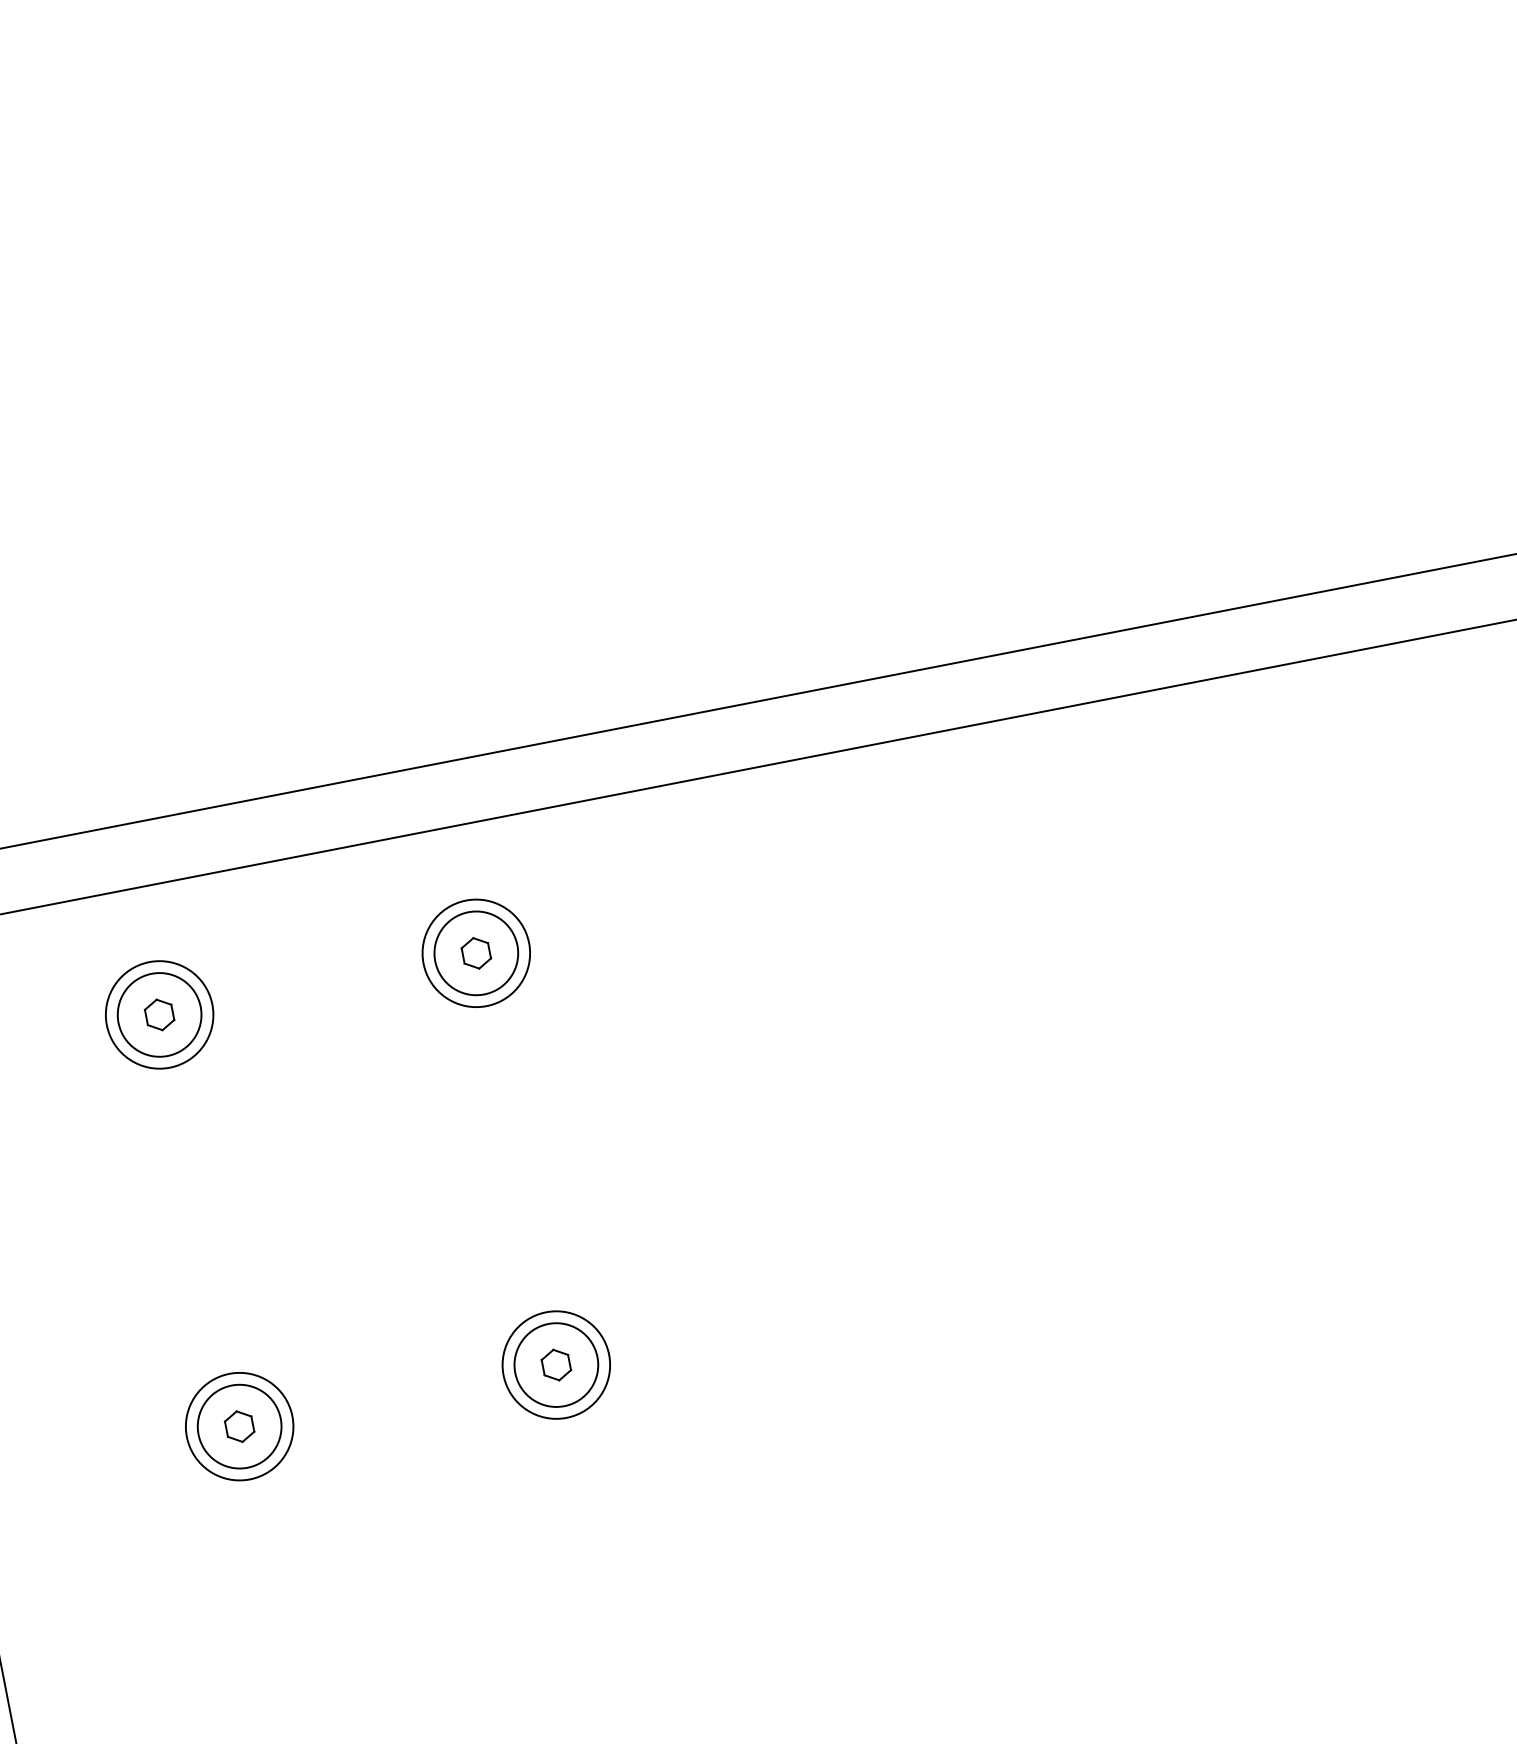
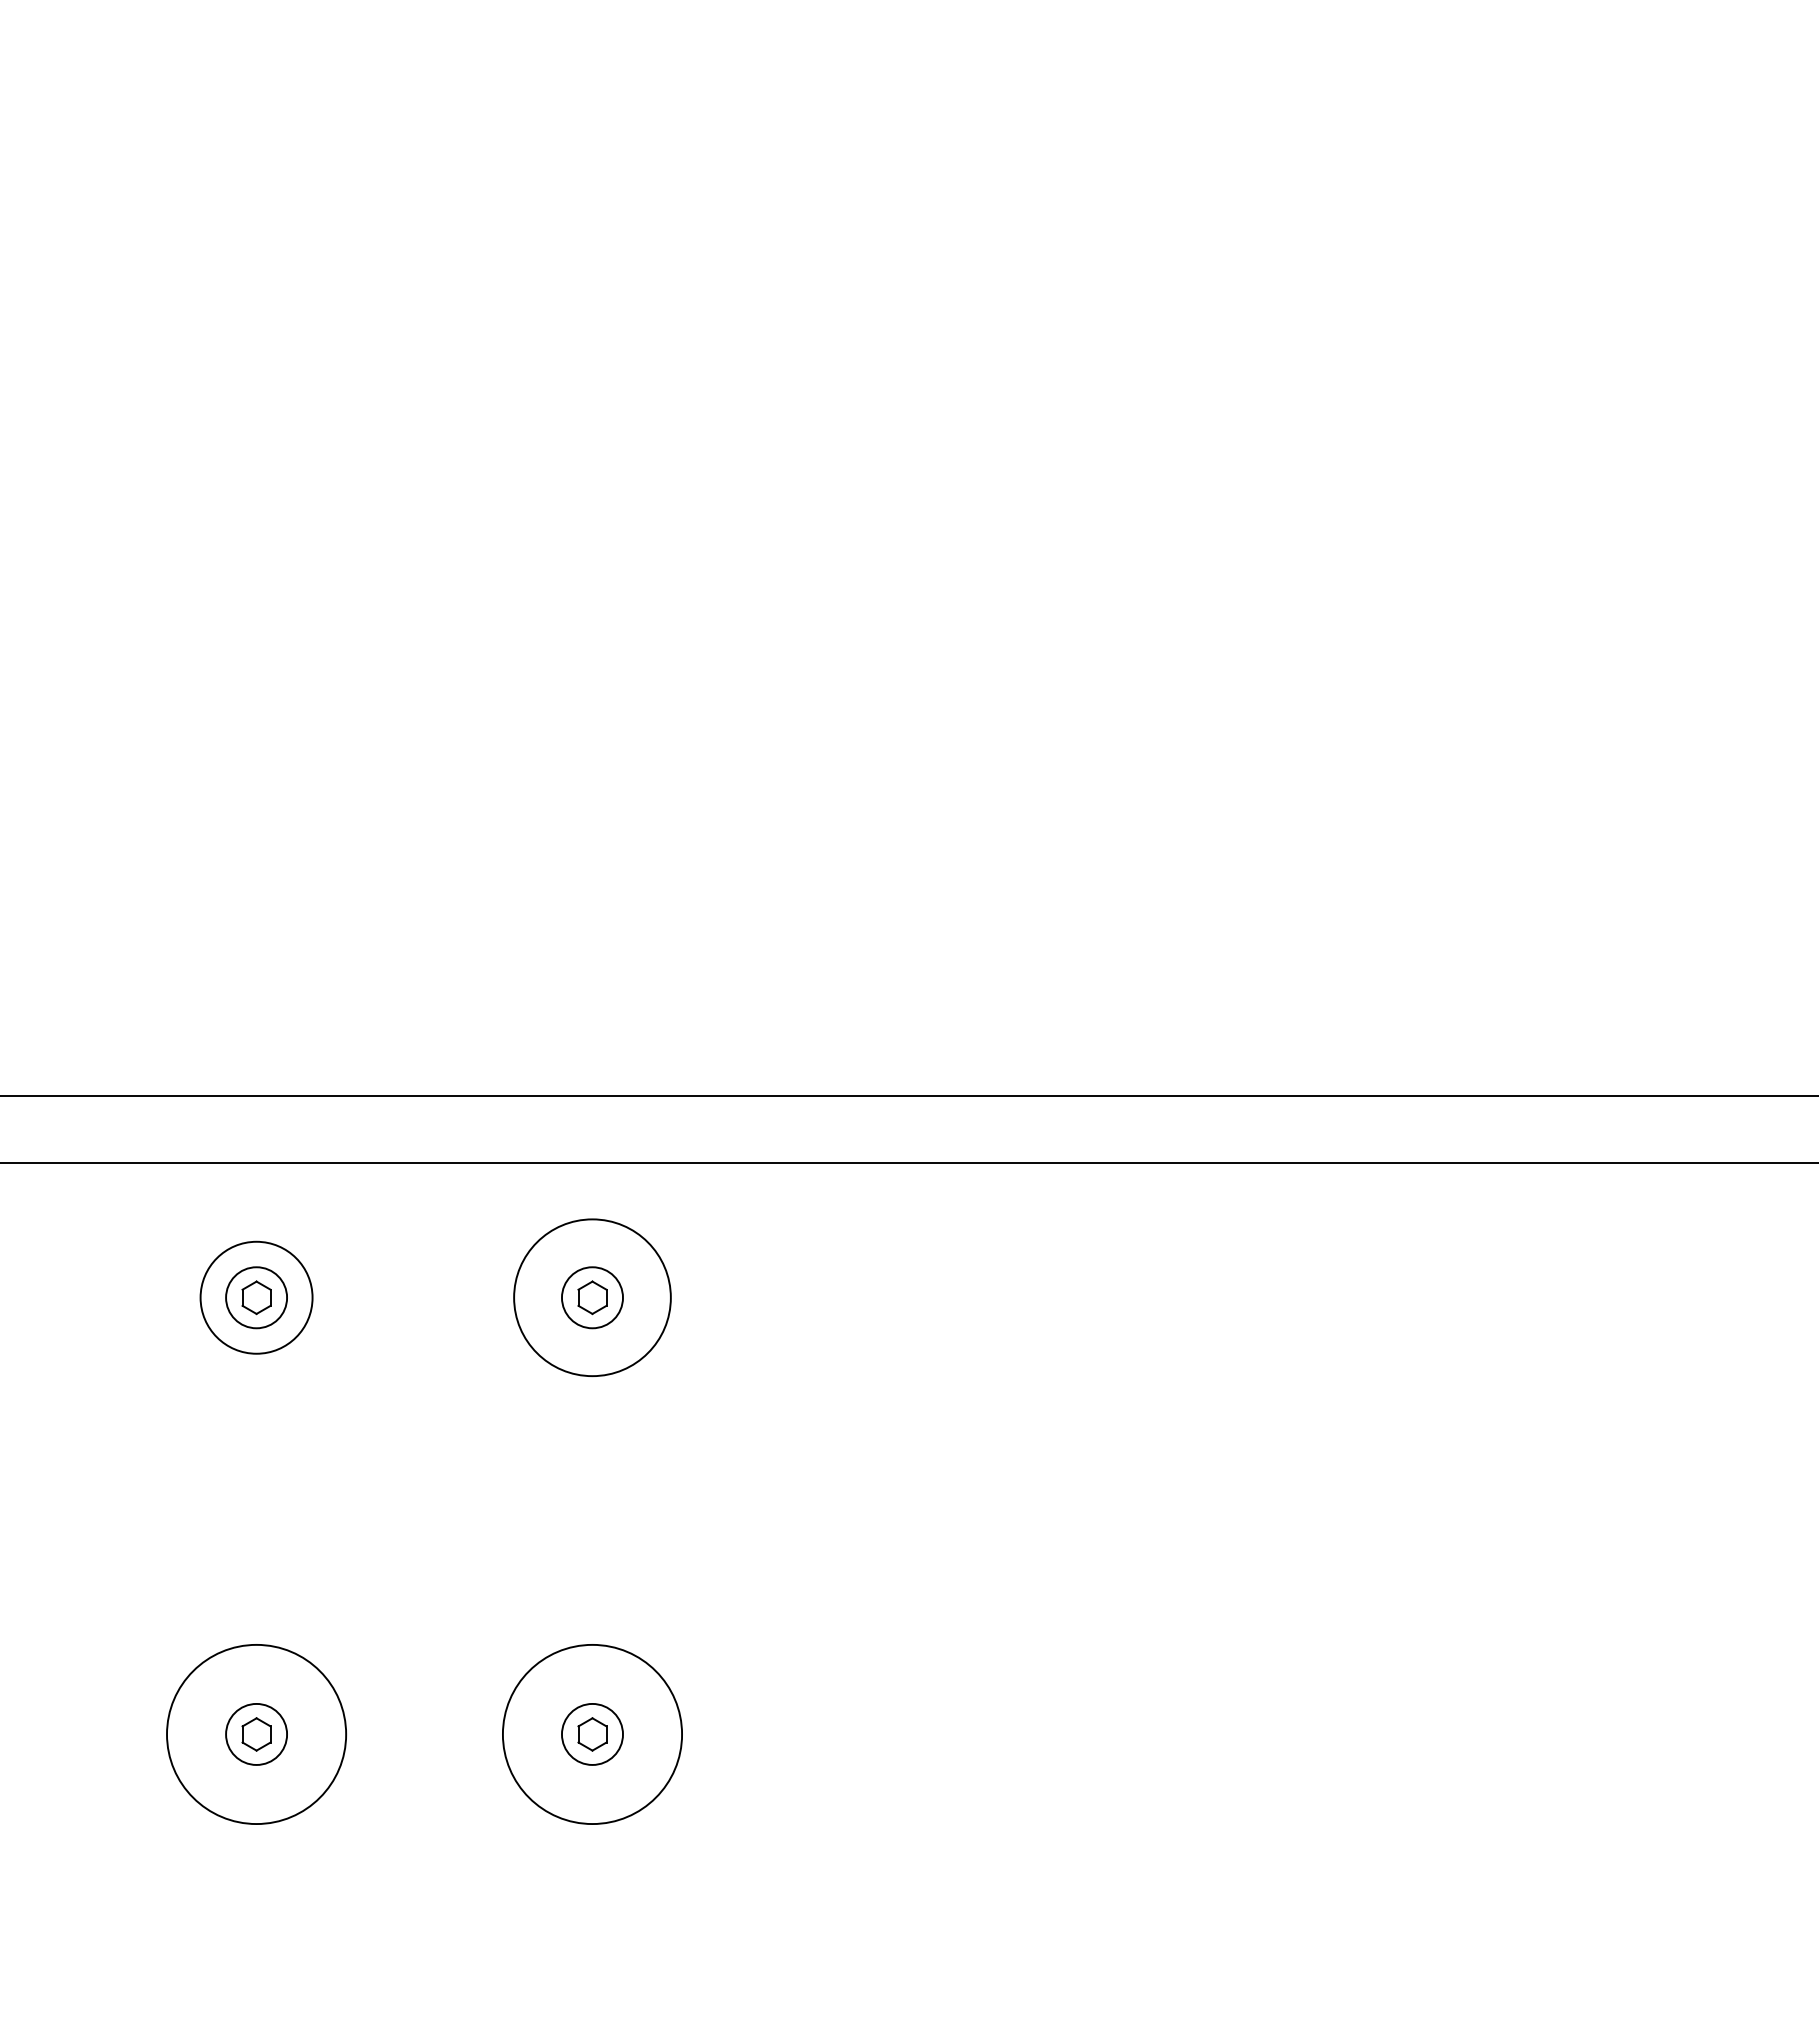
circle: (476, 953) -> (592, 1297), size x0.7
circle: (476, 953) -> (592, 1297), size x1.4
circle: (159, 1014) -> (256, 1297), size x0.7
circle: (556, 1365) -> (592, 1734), size x0.7
circle: (556, 1365) -> (592, 1734), size x1.6
circle: (239, 1426) -> (256, 1734), size x0.7
circle: (239, 1426) -> (256, 1734), size x1.6

